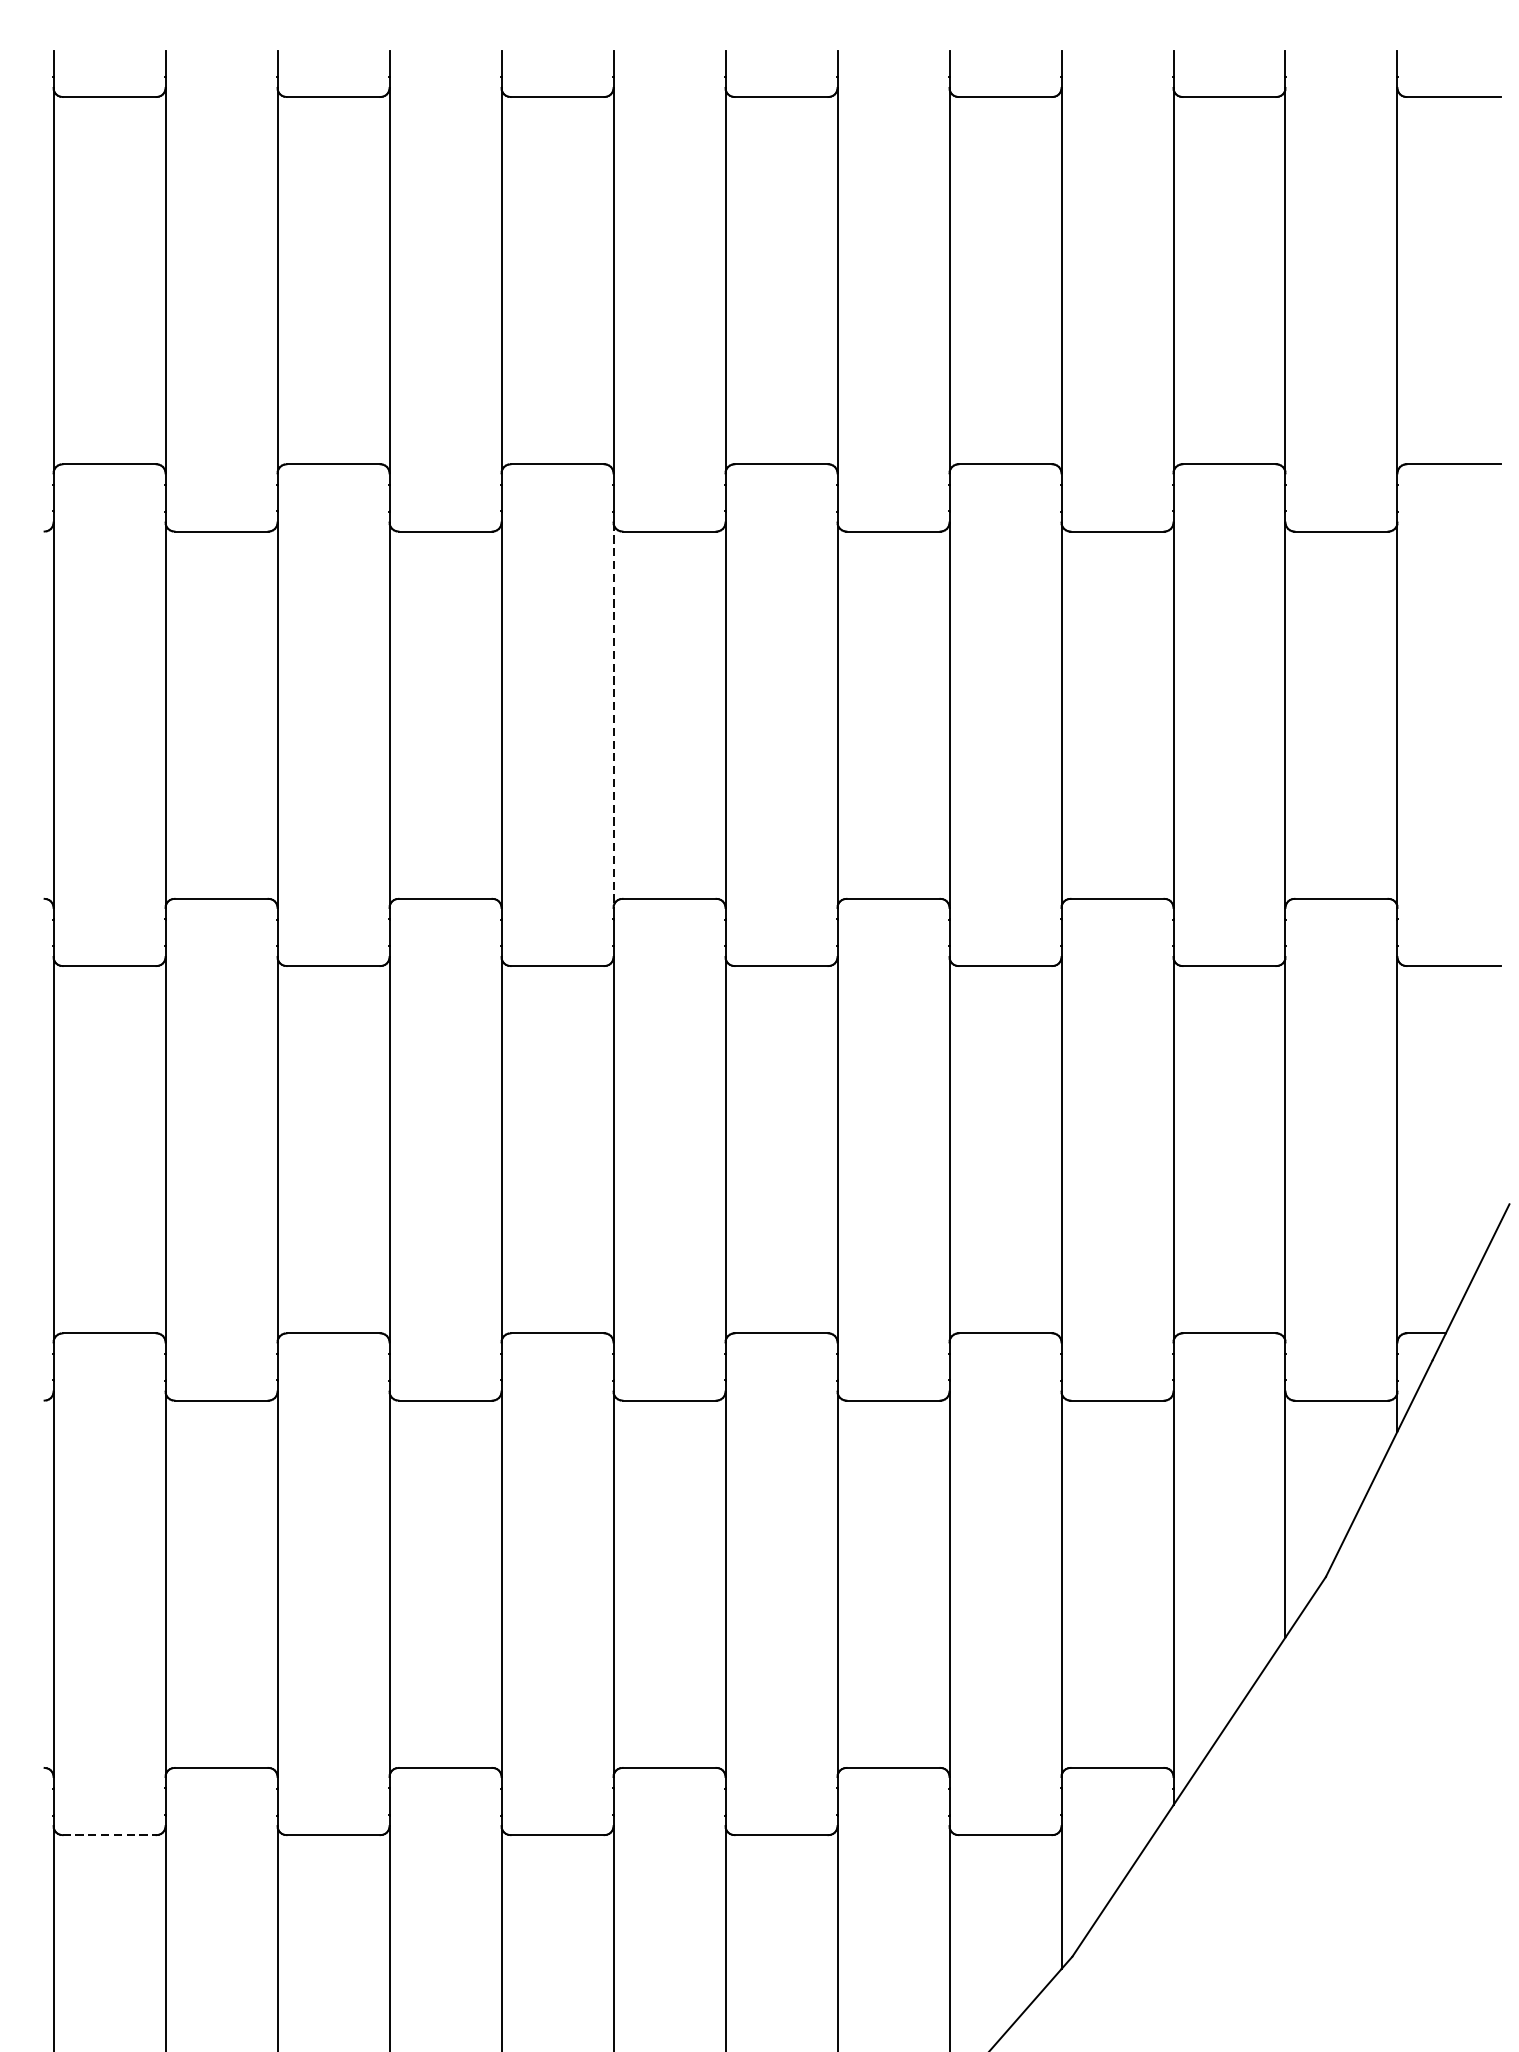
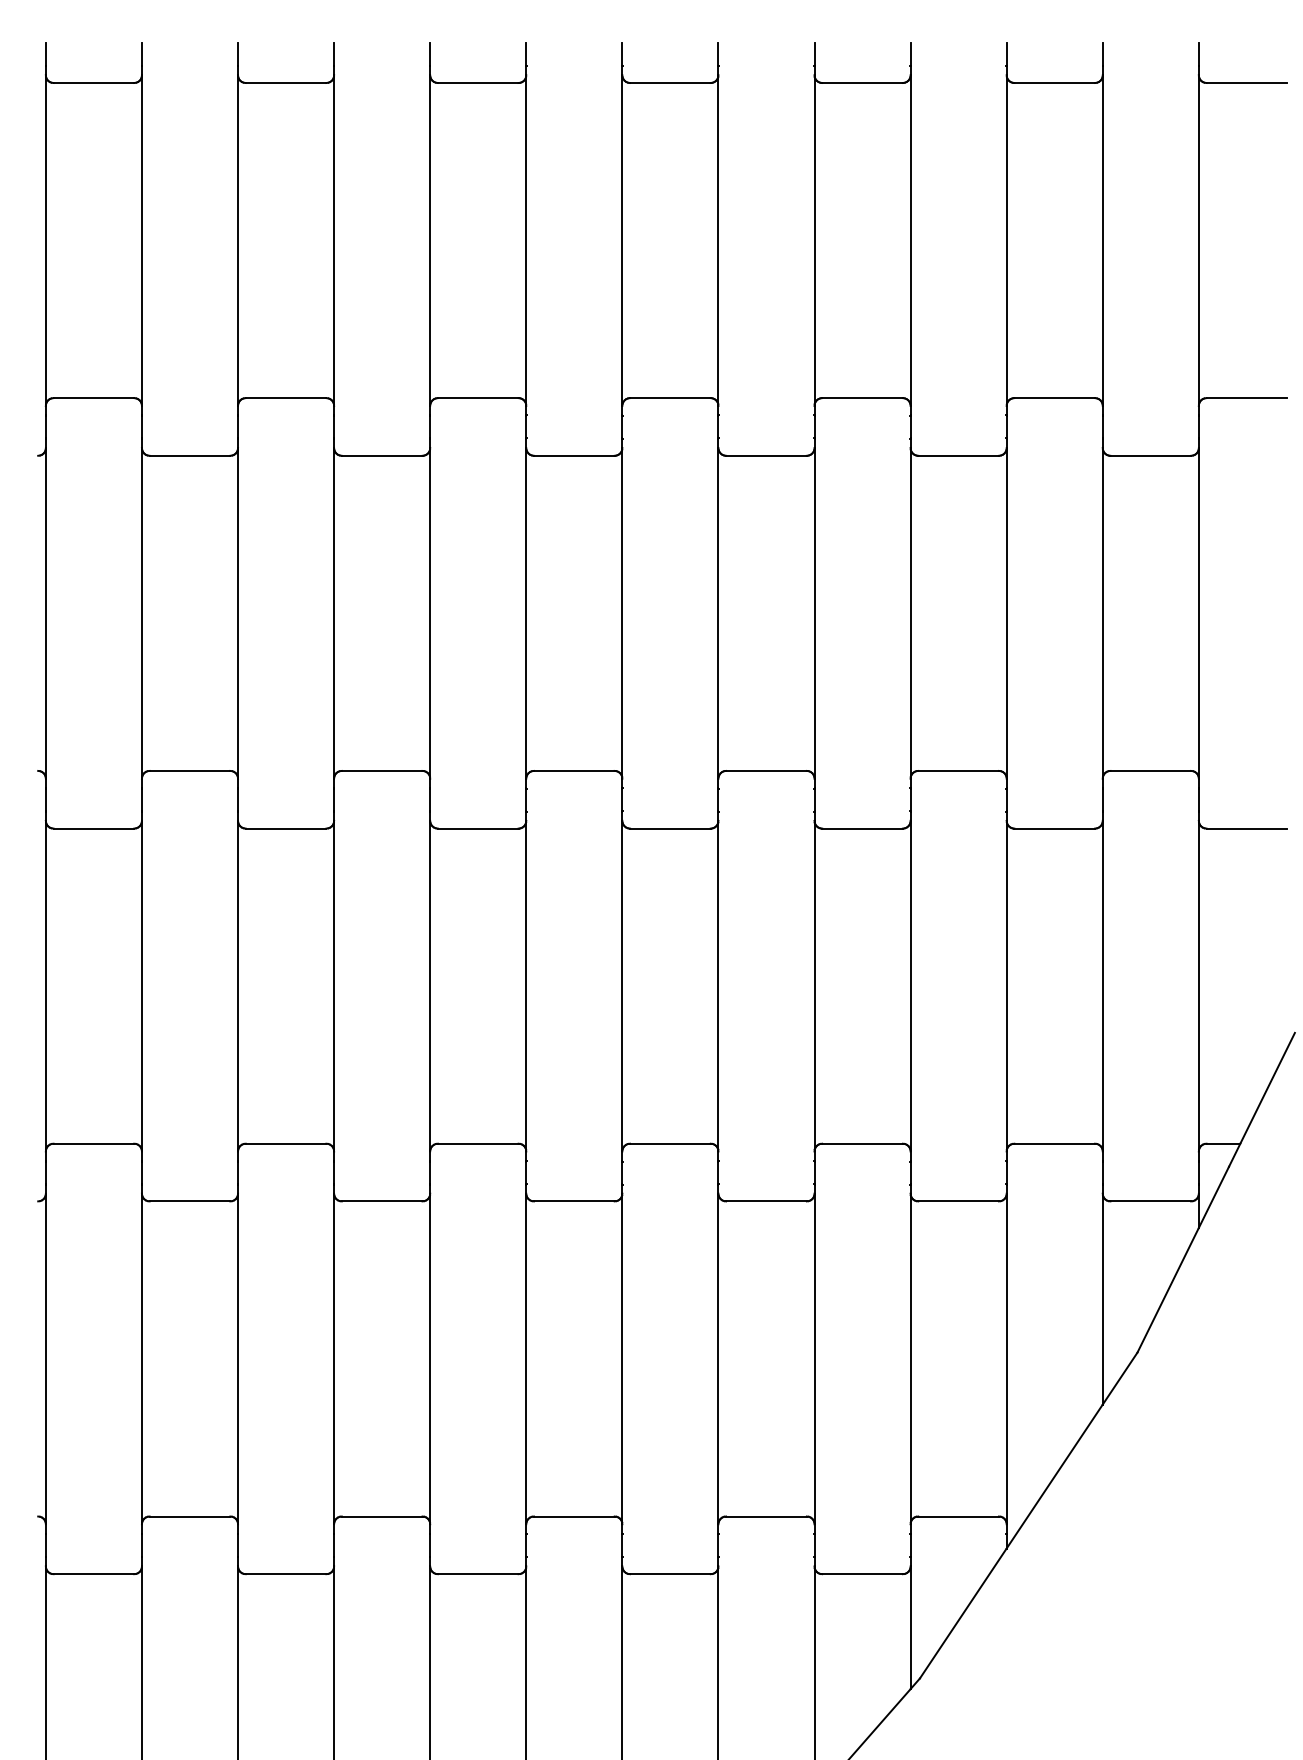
line: (613, 715) -> (526, 613), dashed -> solid
line: (110, 1835) -> (94, 1574), dashed -> solid

